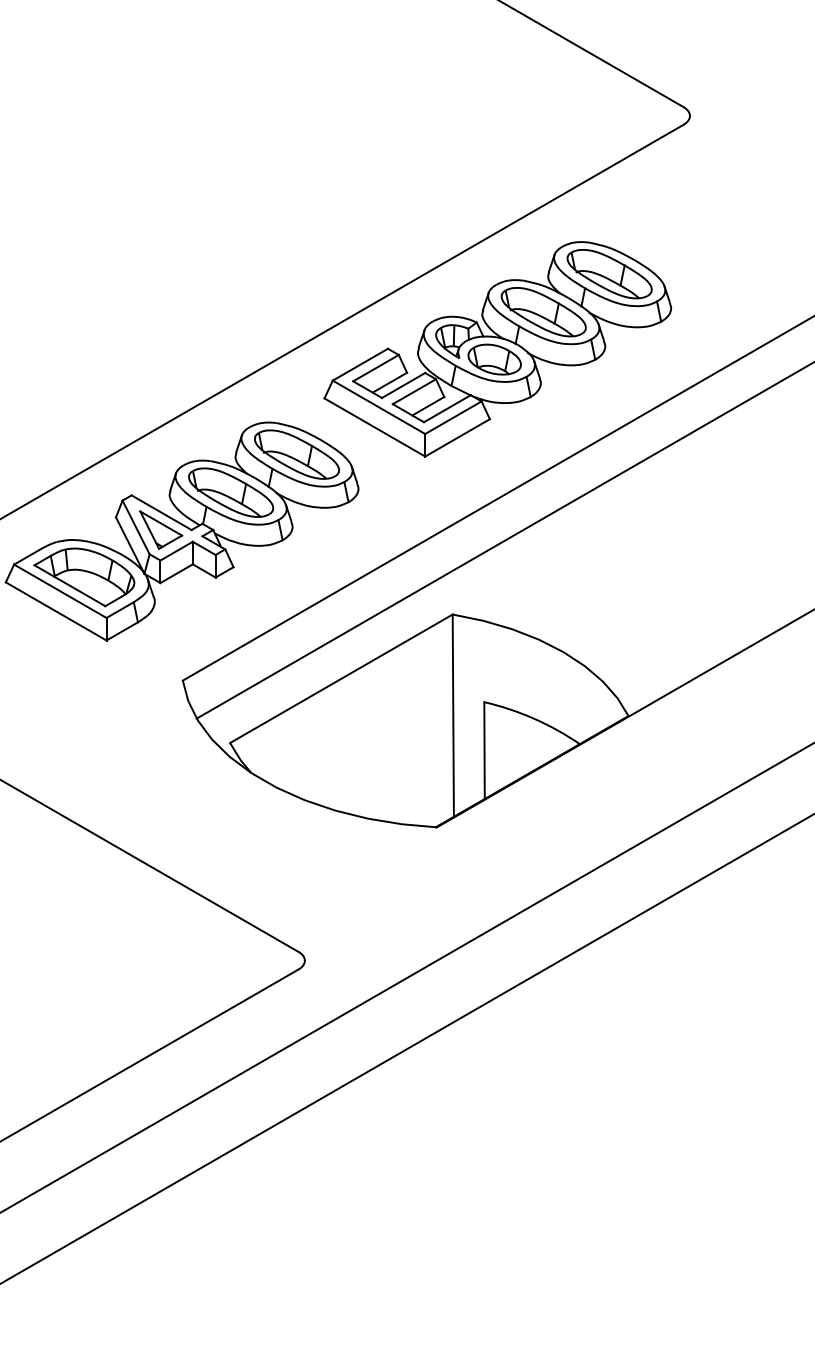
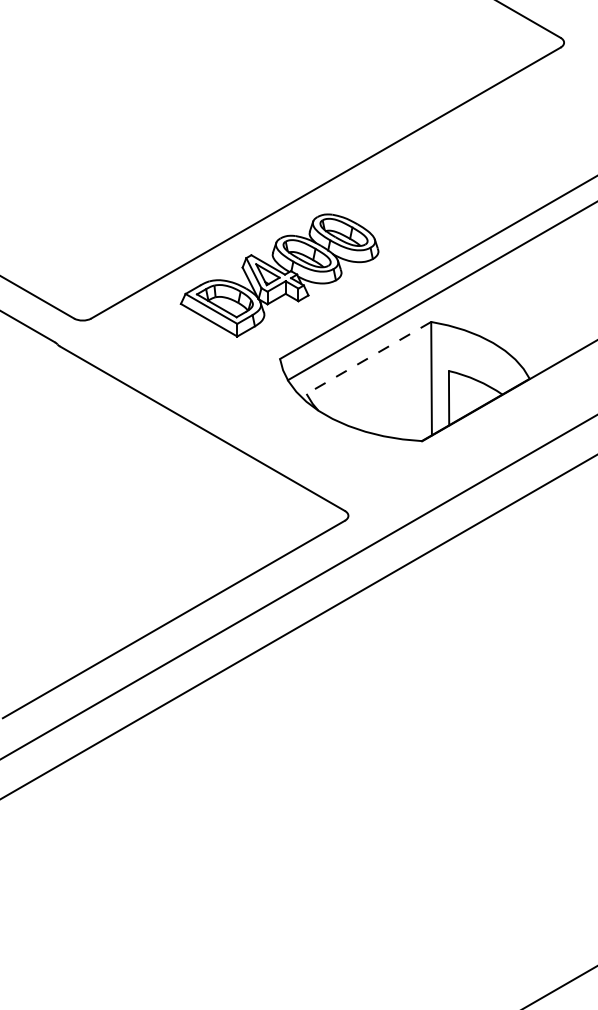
part: (497, 349) -> (456, 173), removed
line: (340, 677) -> (368, 357), solid -> dashed

